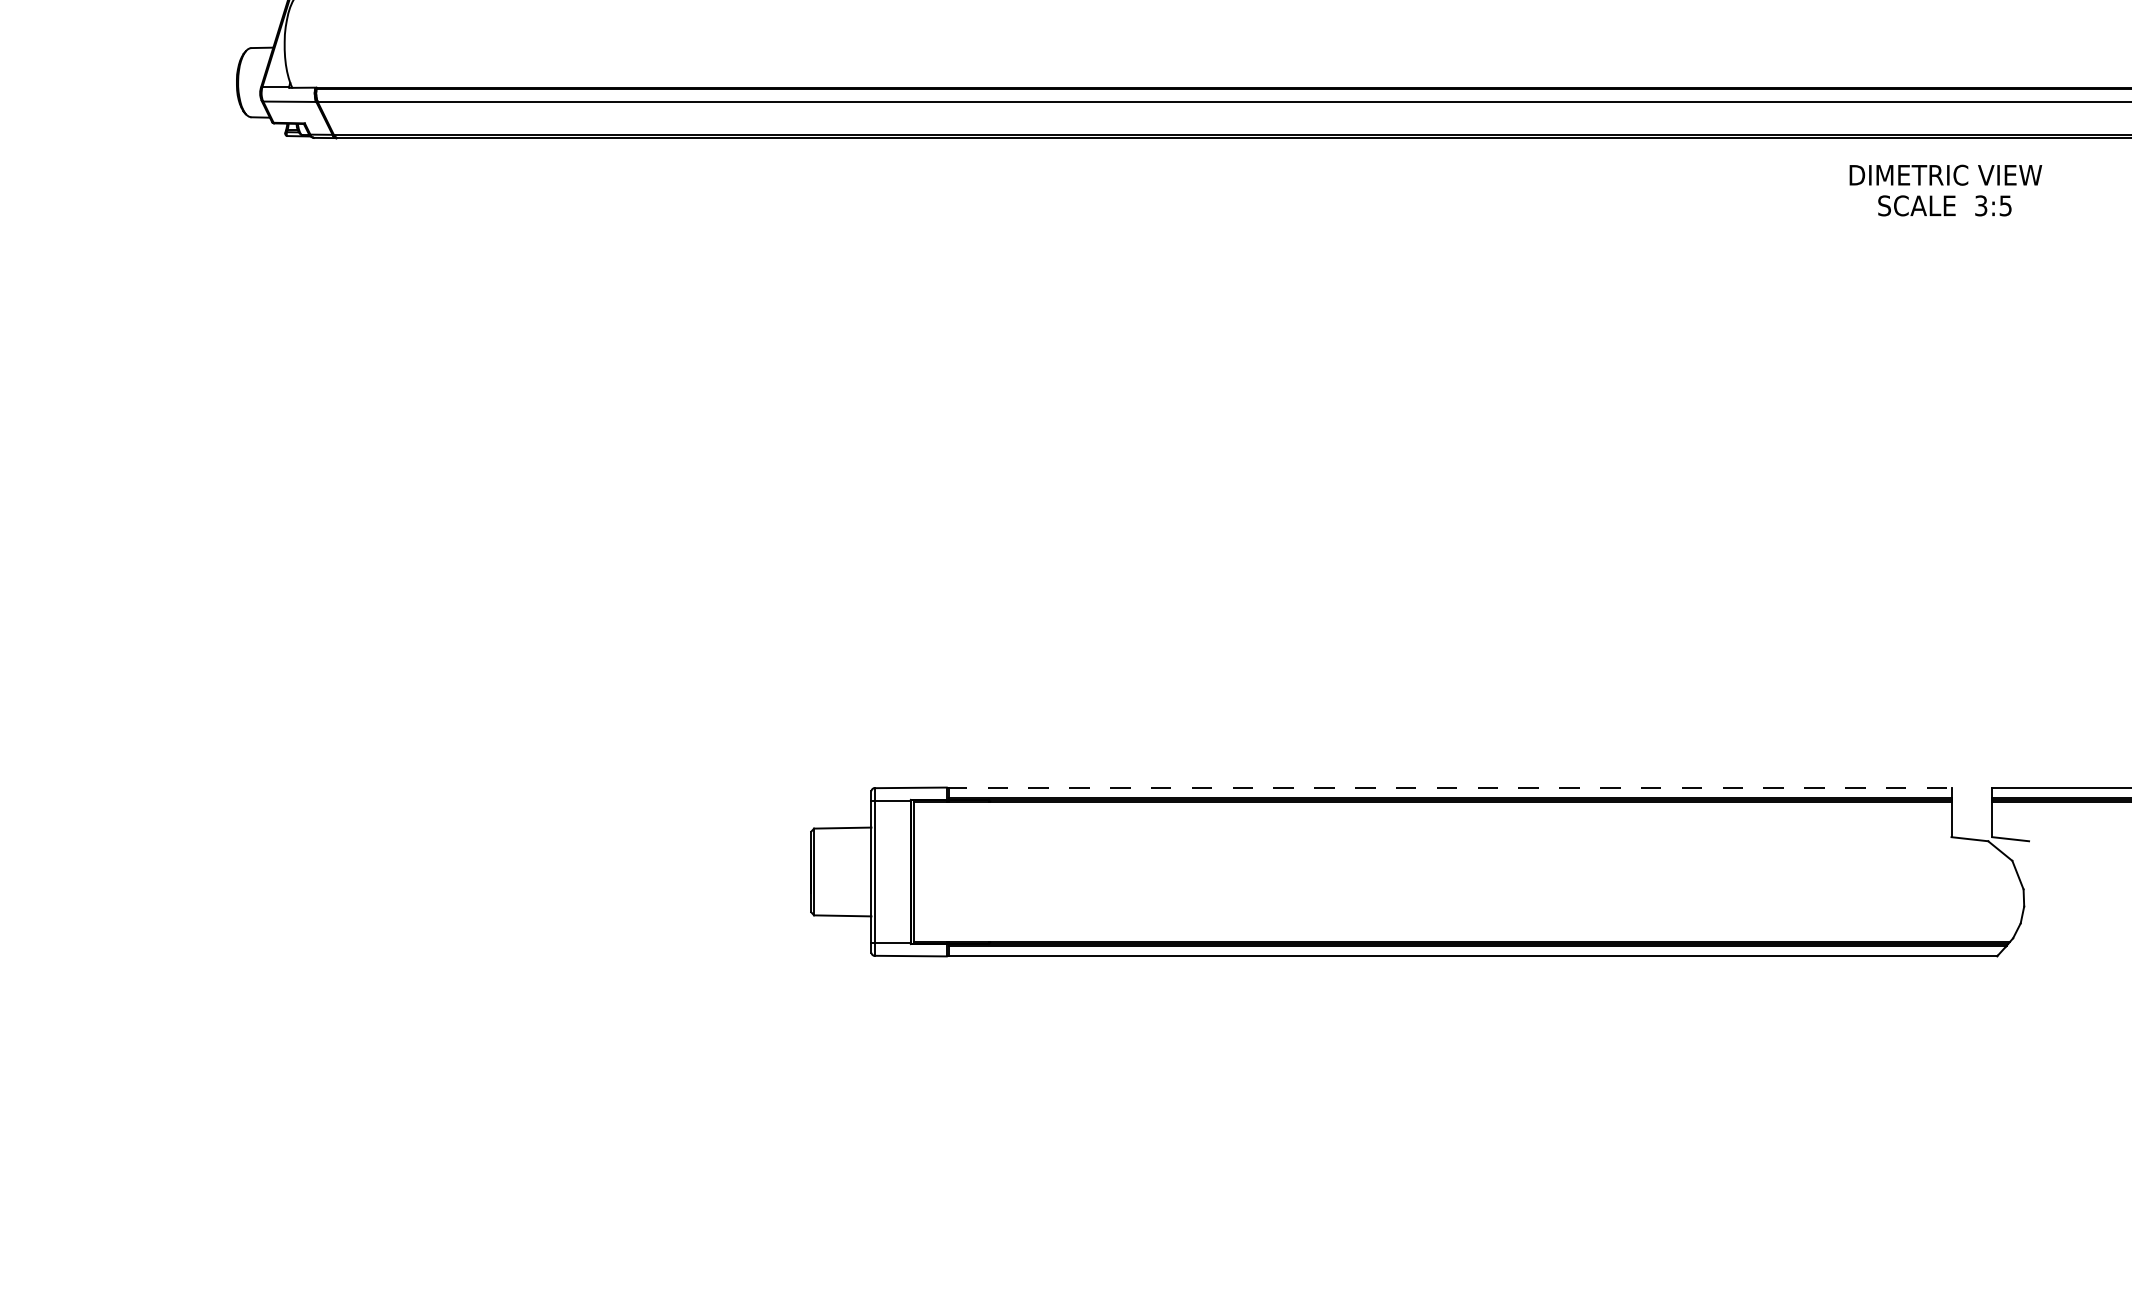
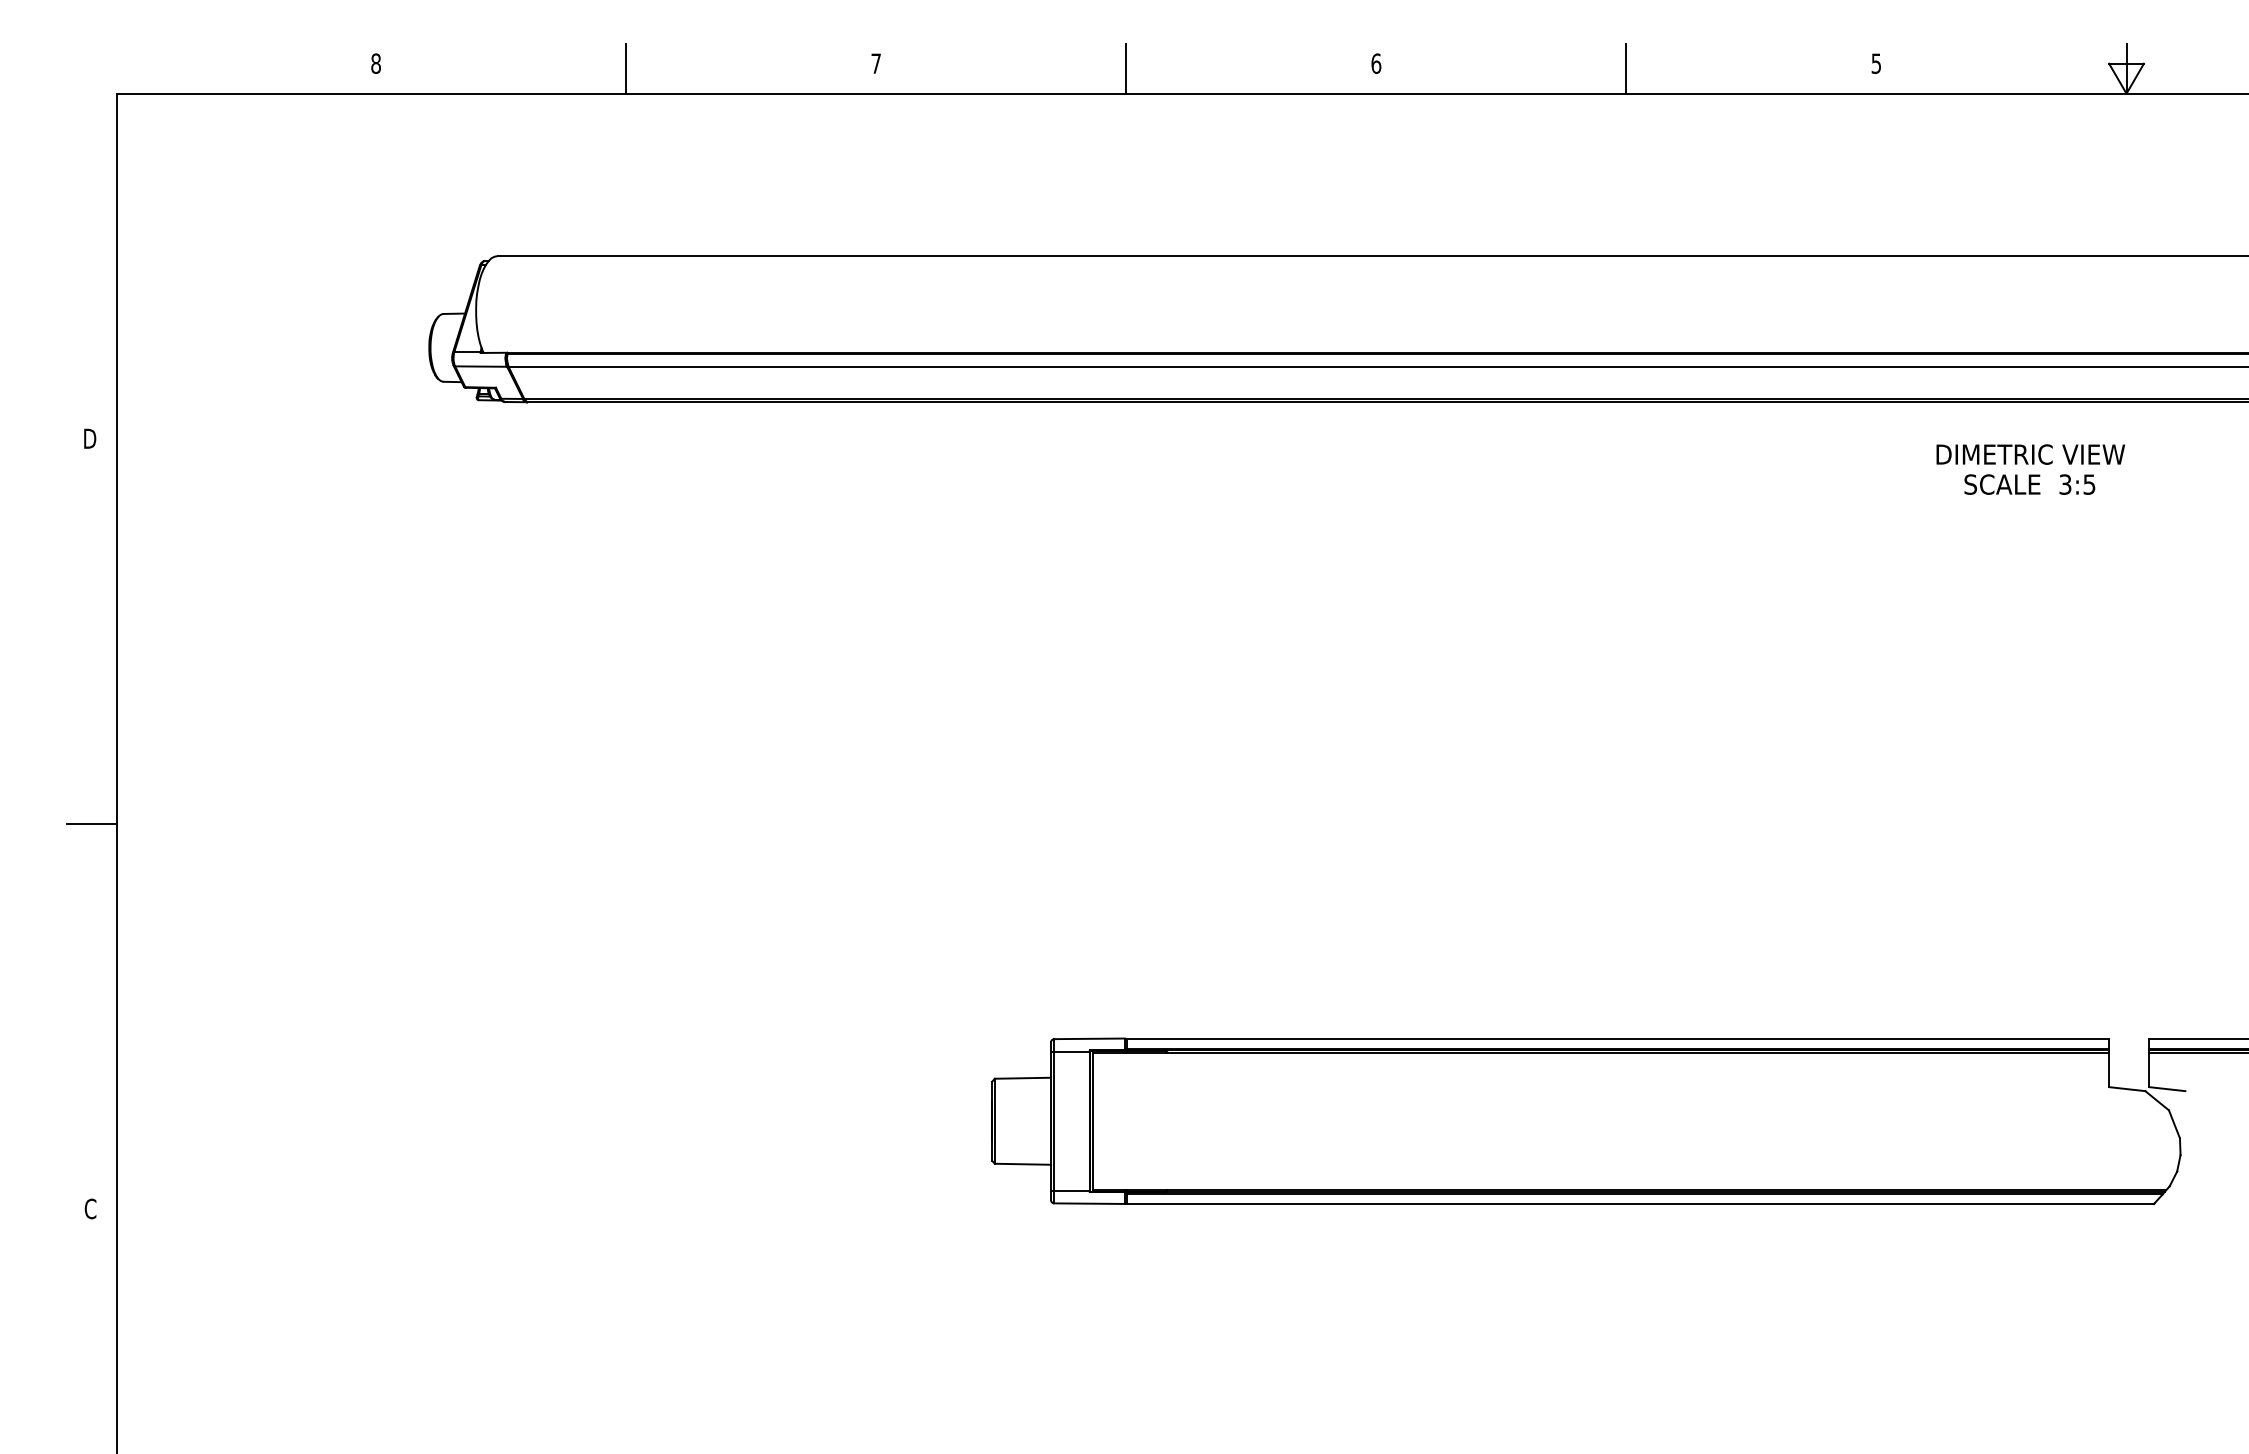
text: (1945, 190) -> (2030, 469), moved
line: (1449, 787) -> (1617, 1038), dashed -> solid

